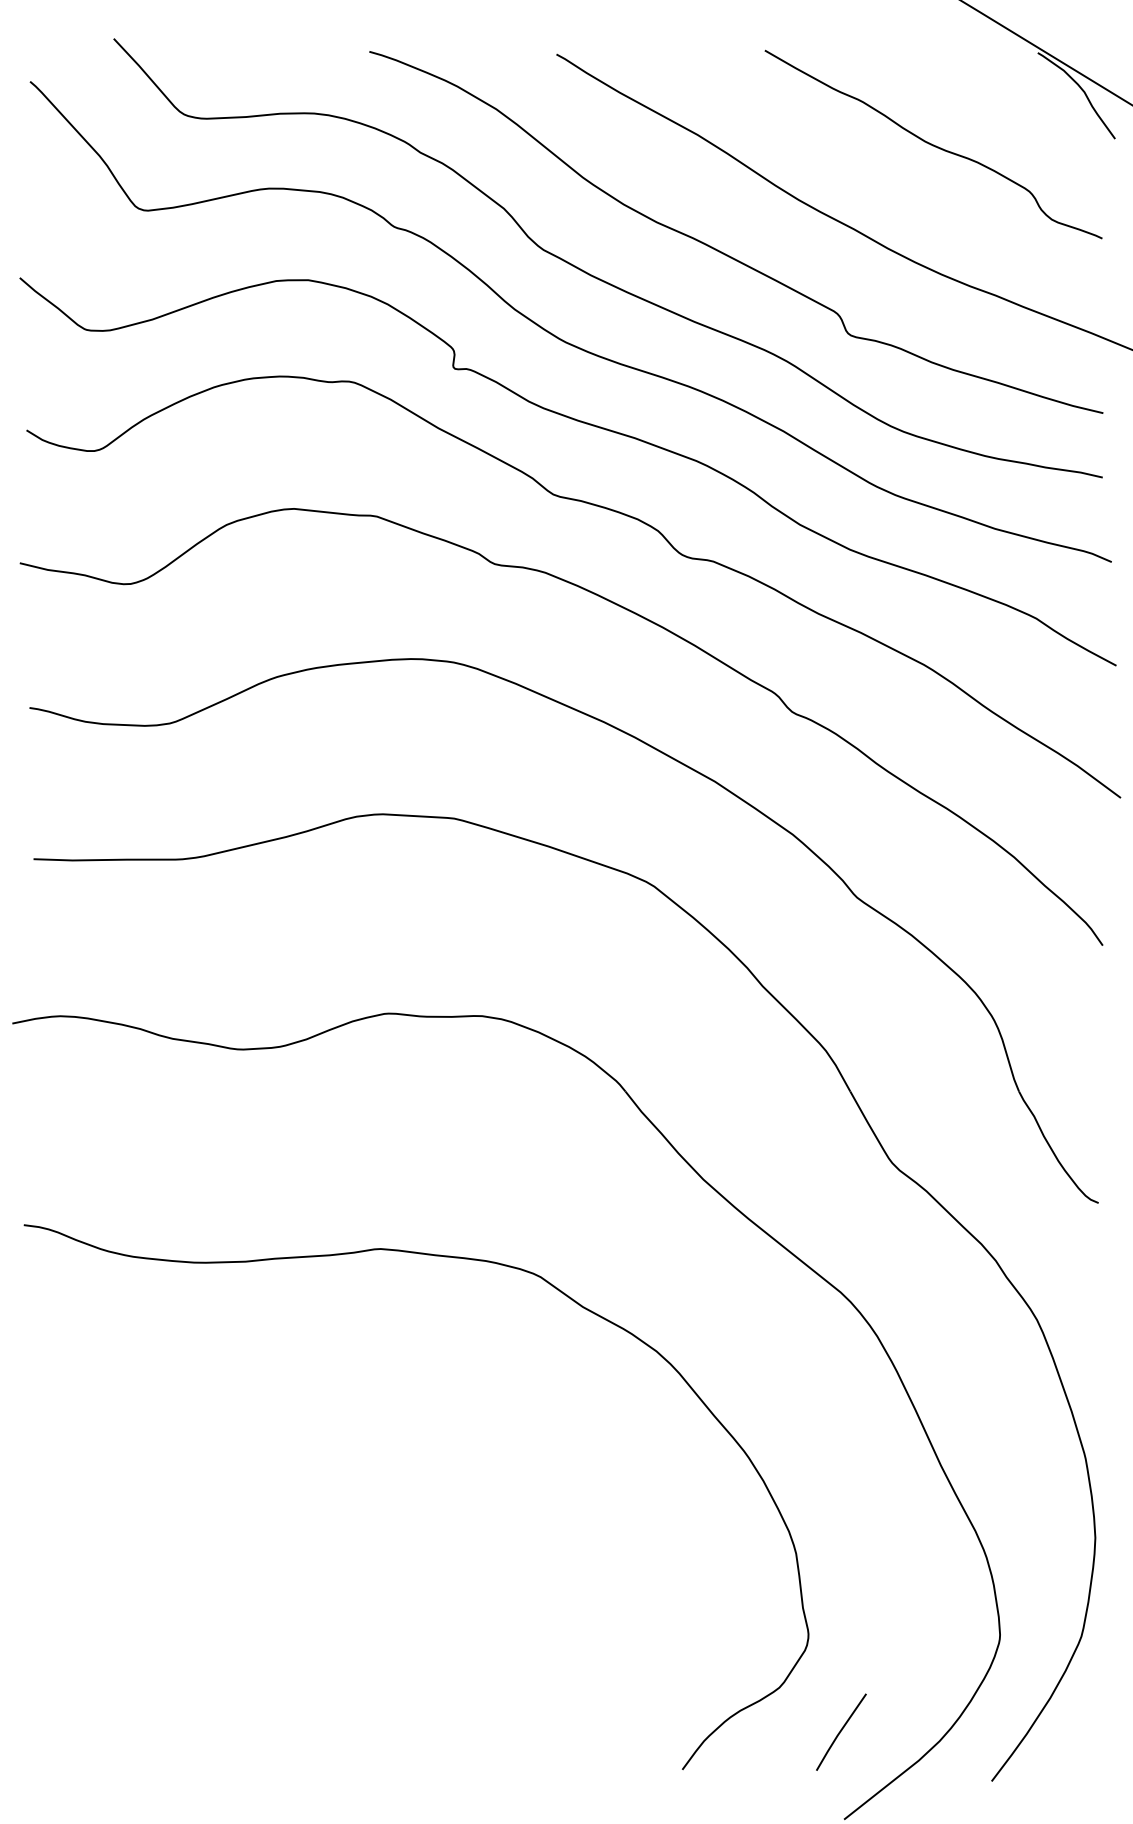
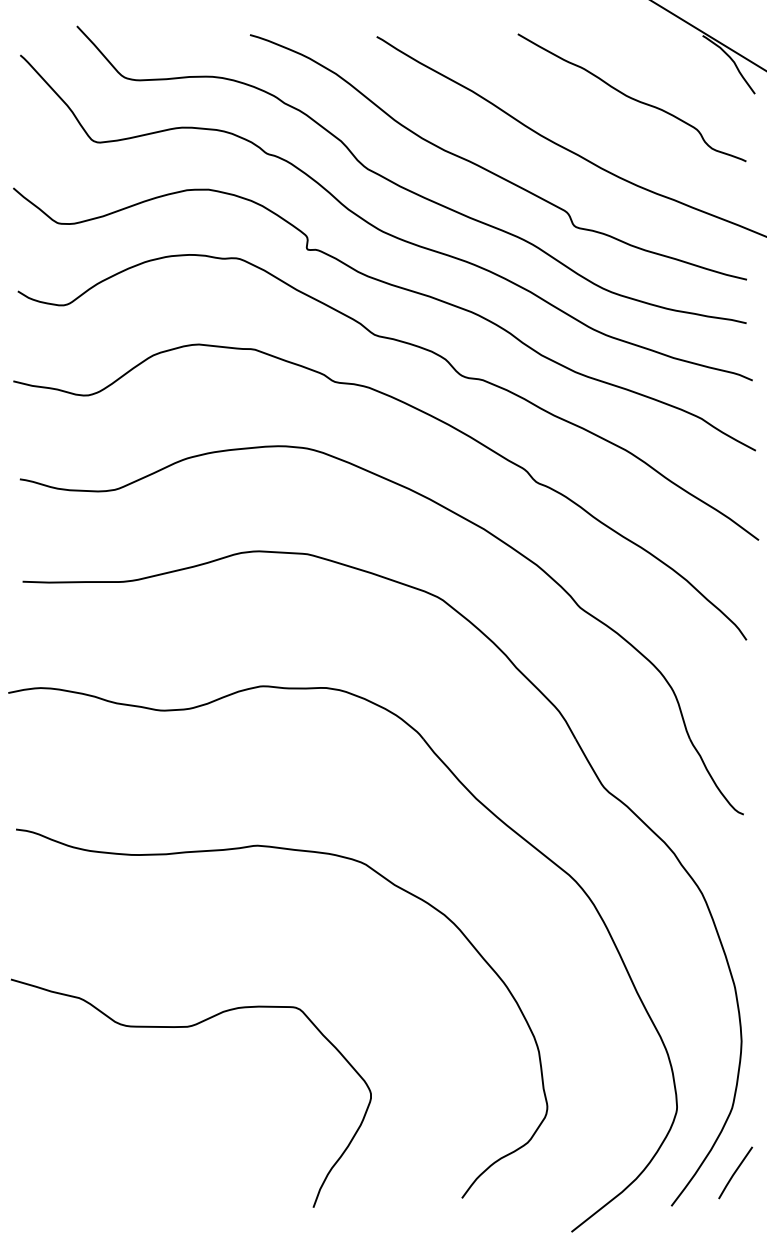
curve: (281, 1517) -> (190, 1027), added
line: (841, 1731) -> (735, 1172), moved

